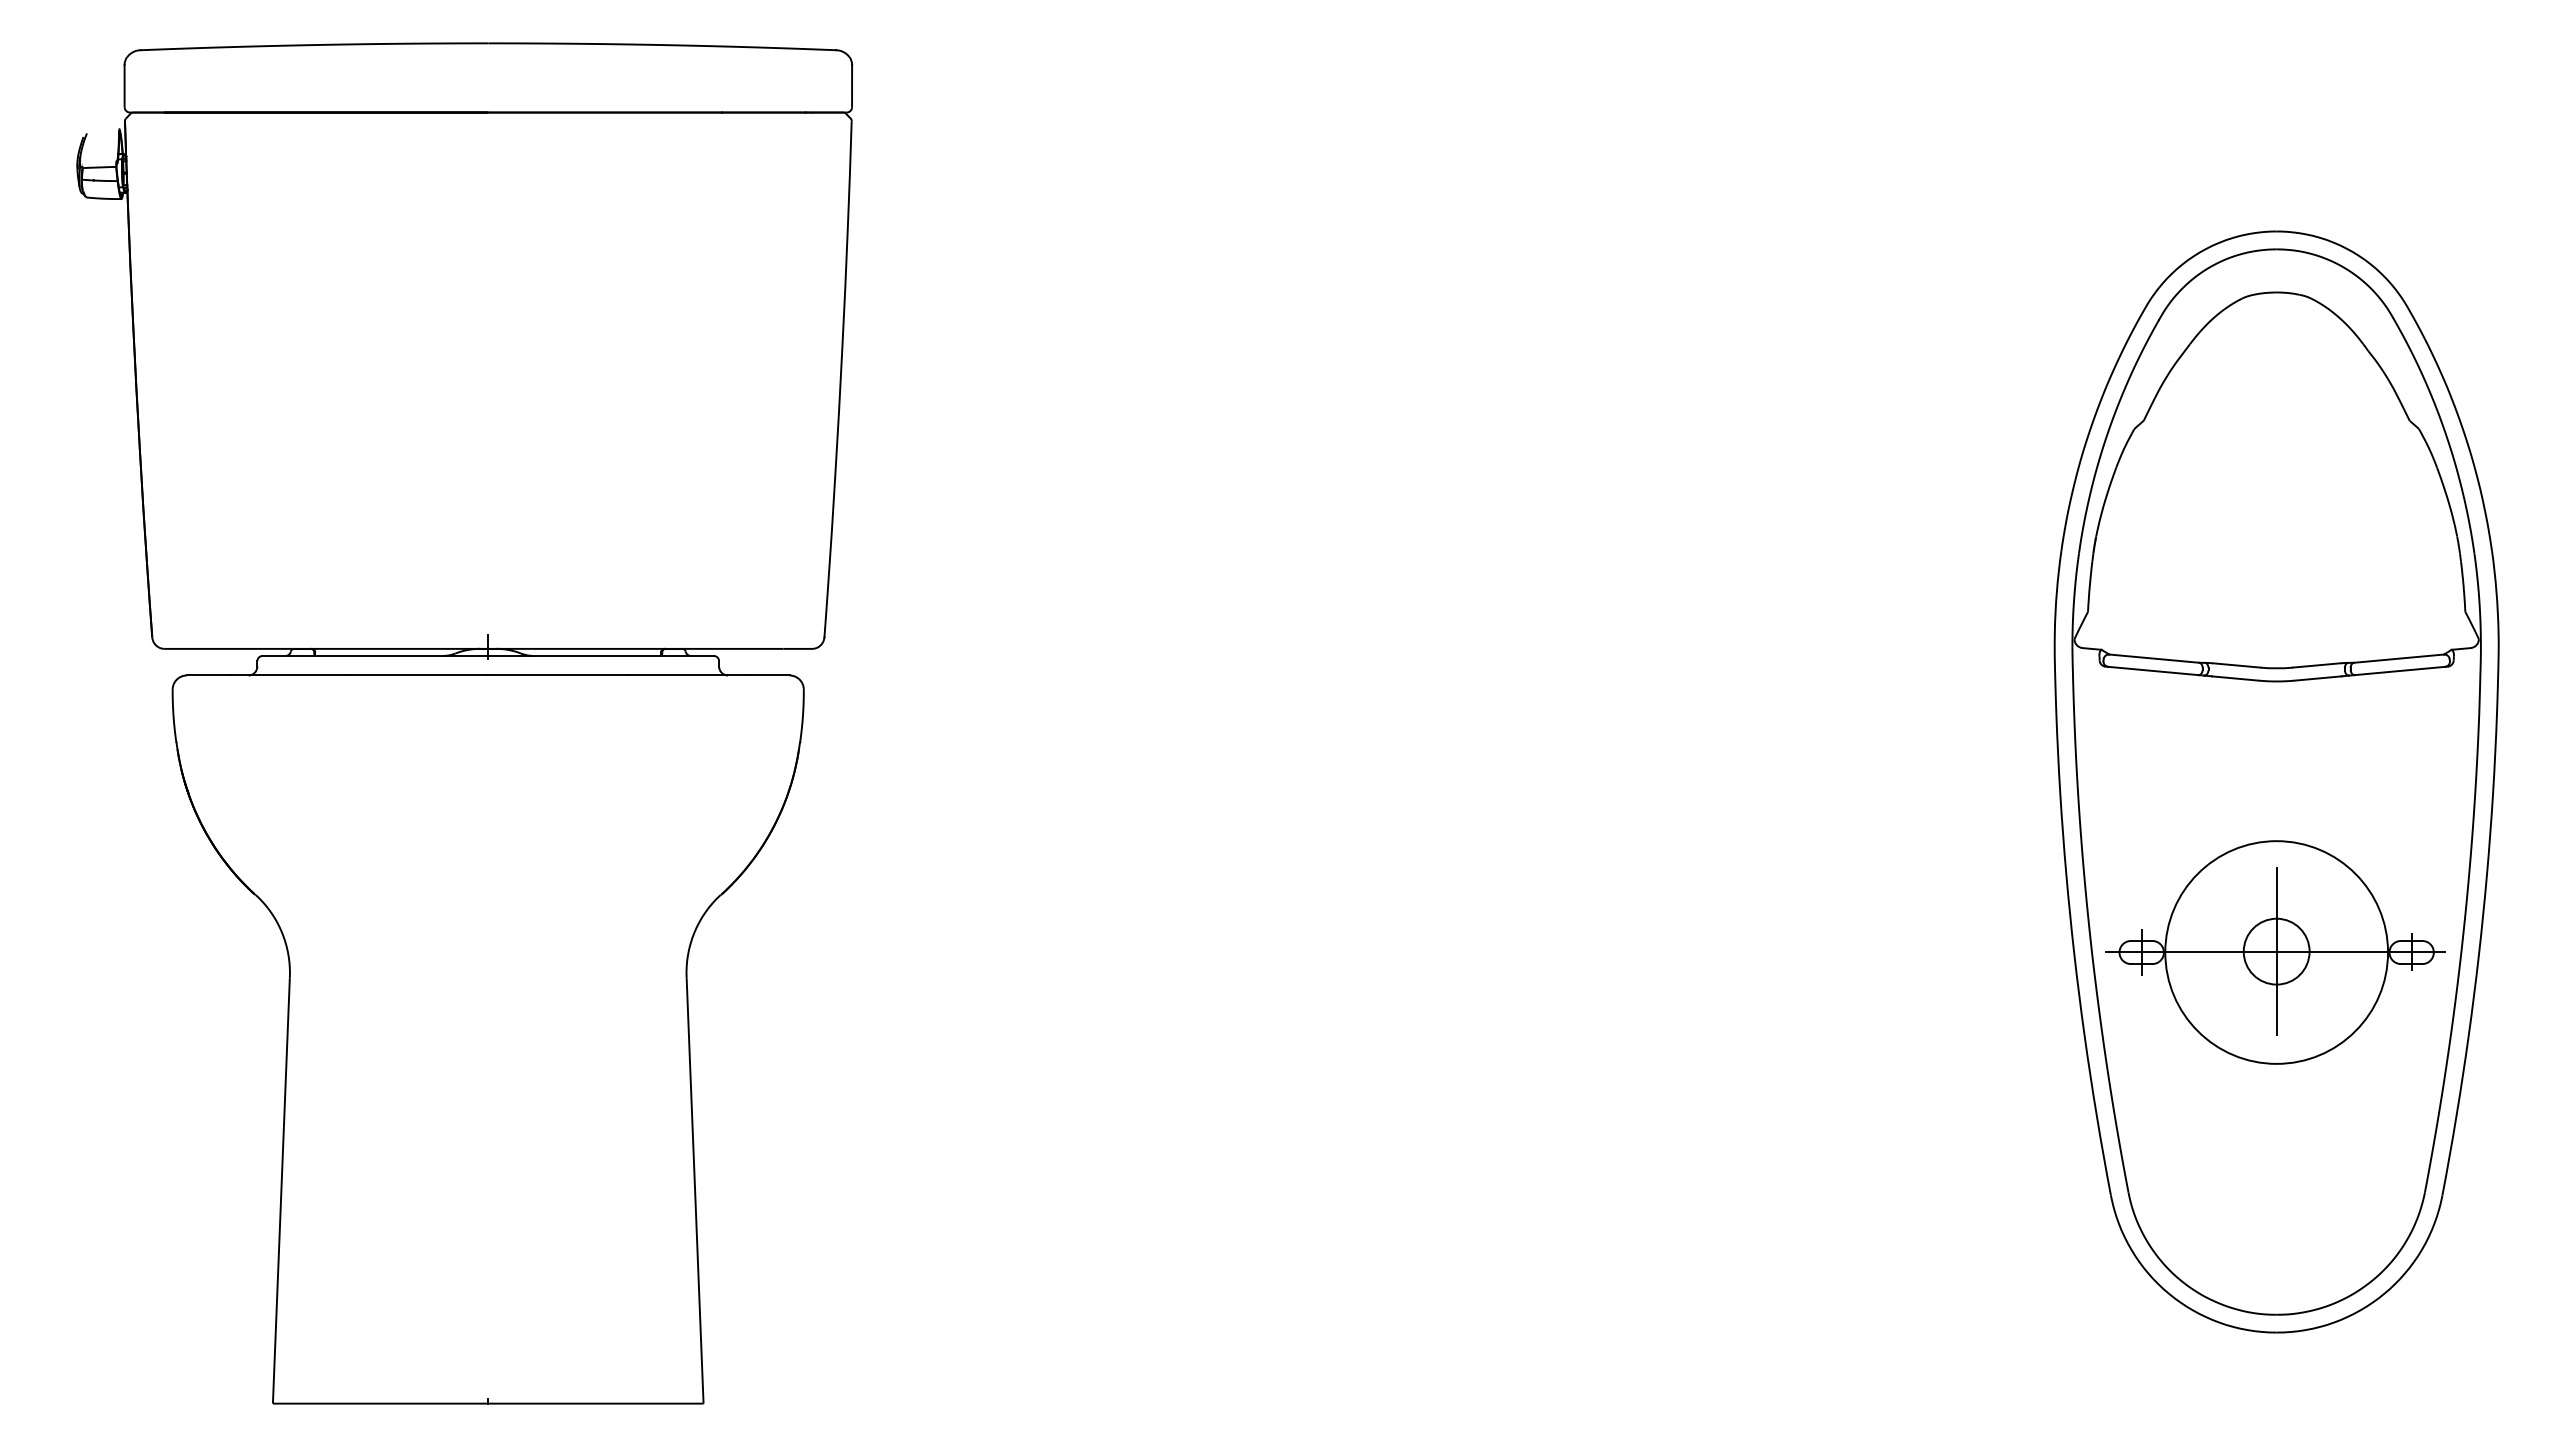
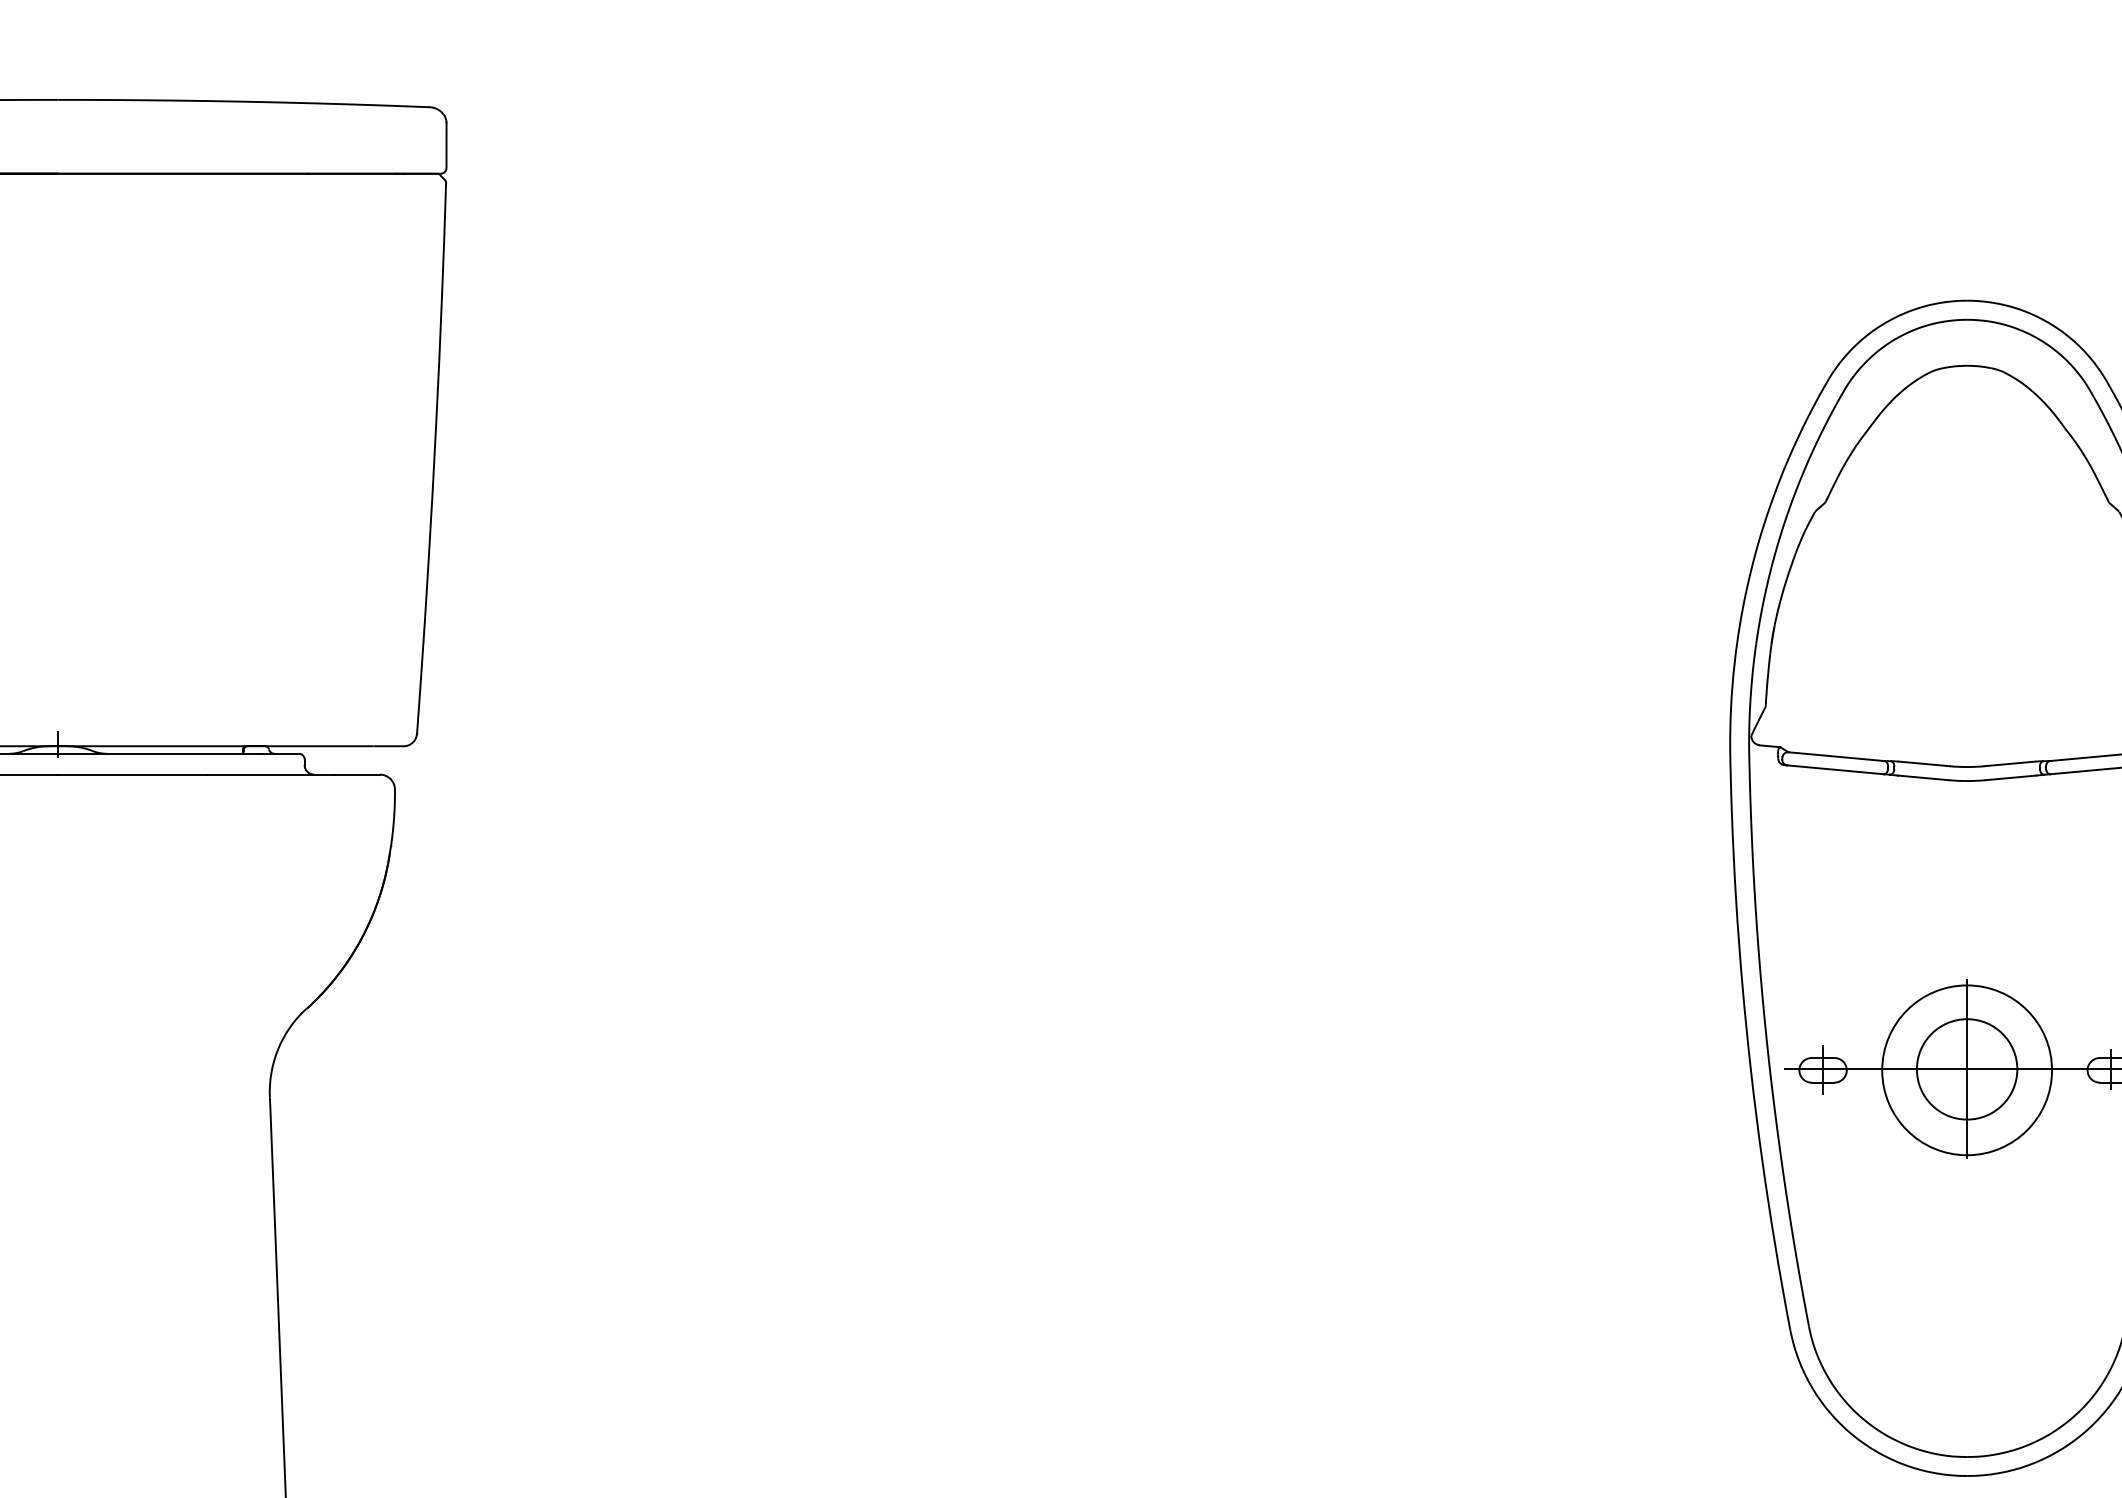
circle: (2276, 951) -> (1966, 1069), size x1.43
circle: (2276, 952) -> (1966, 1070), size x0.71

